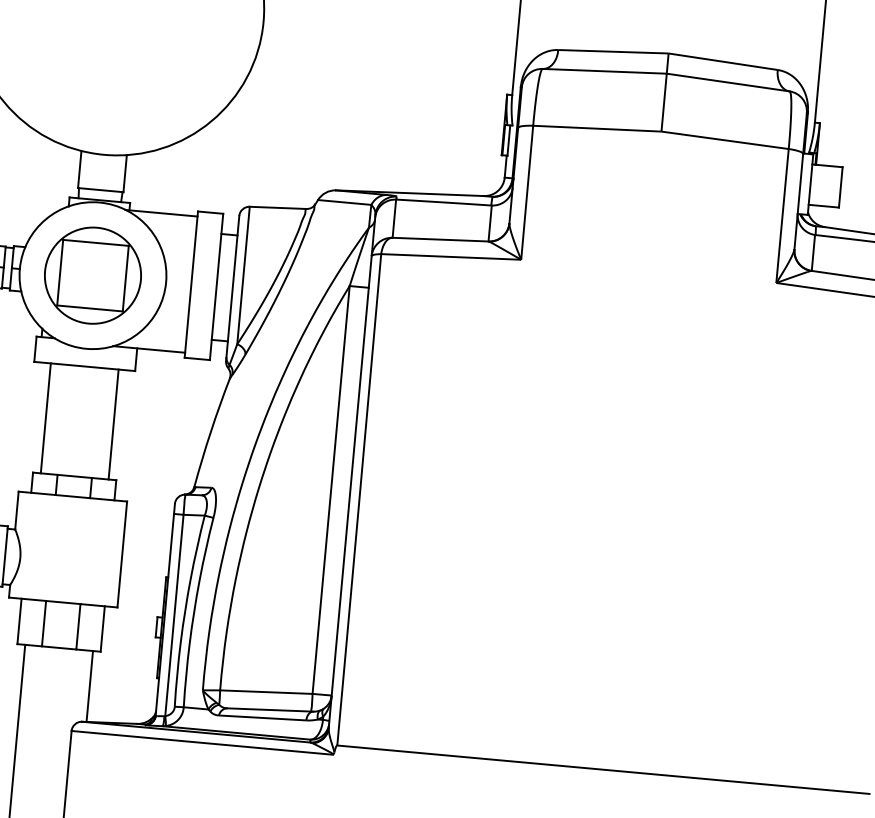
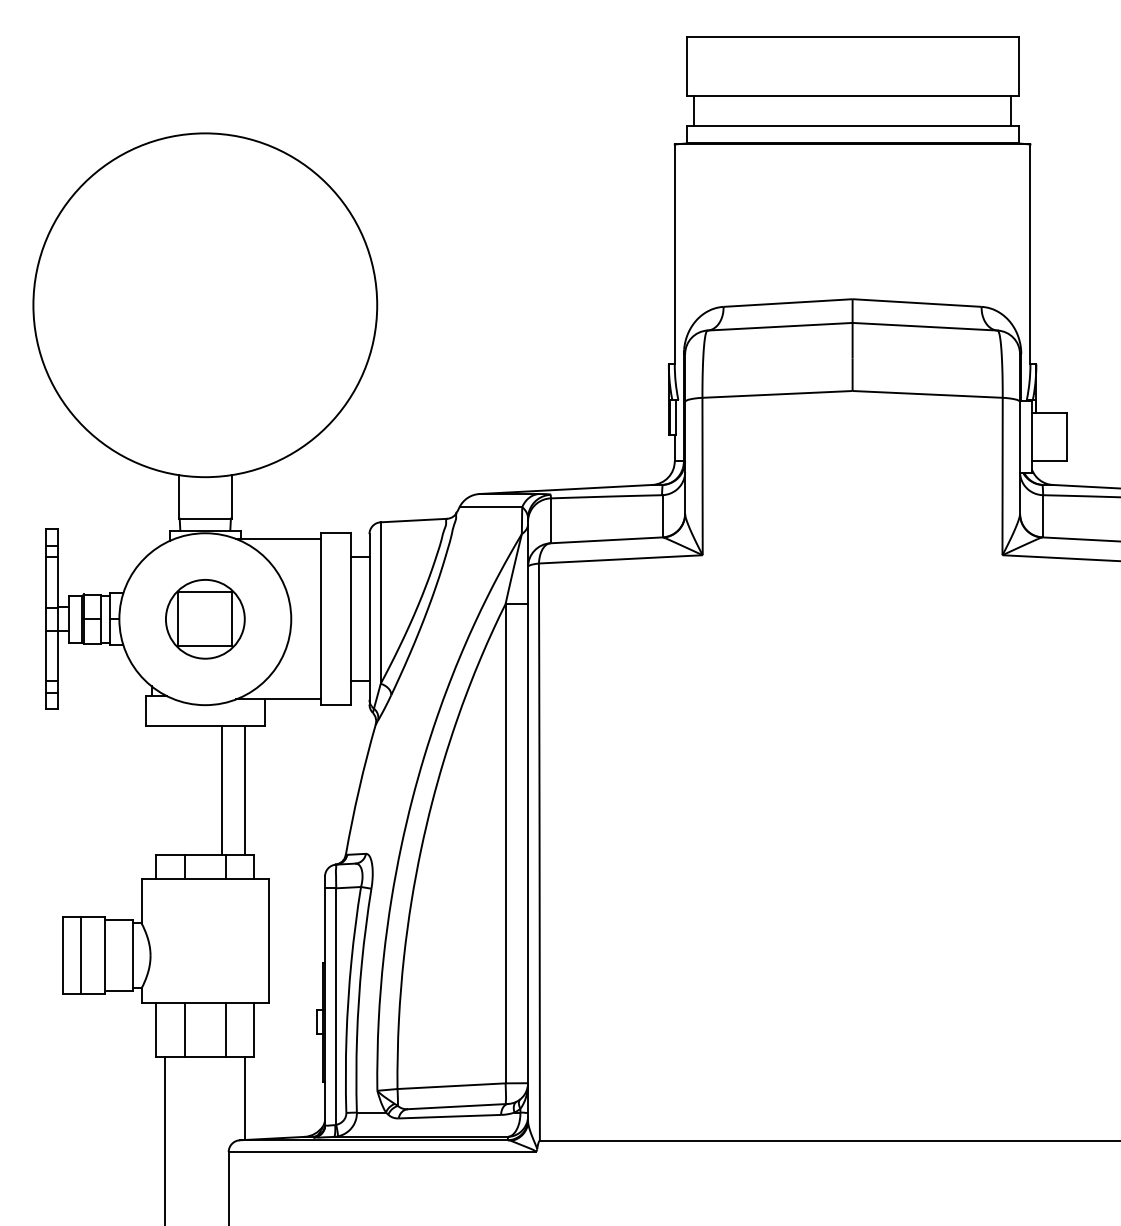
part: (93, 275) -> (205, 619), size x0.7
line: (45, 418) -> (222, 790), moved

